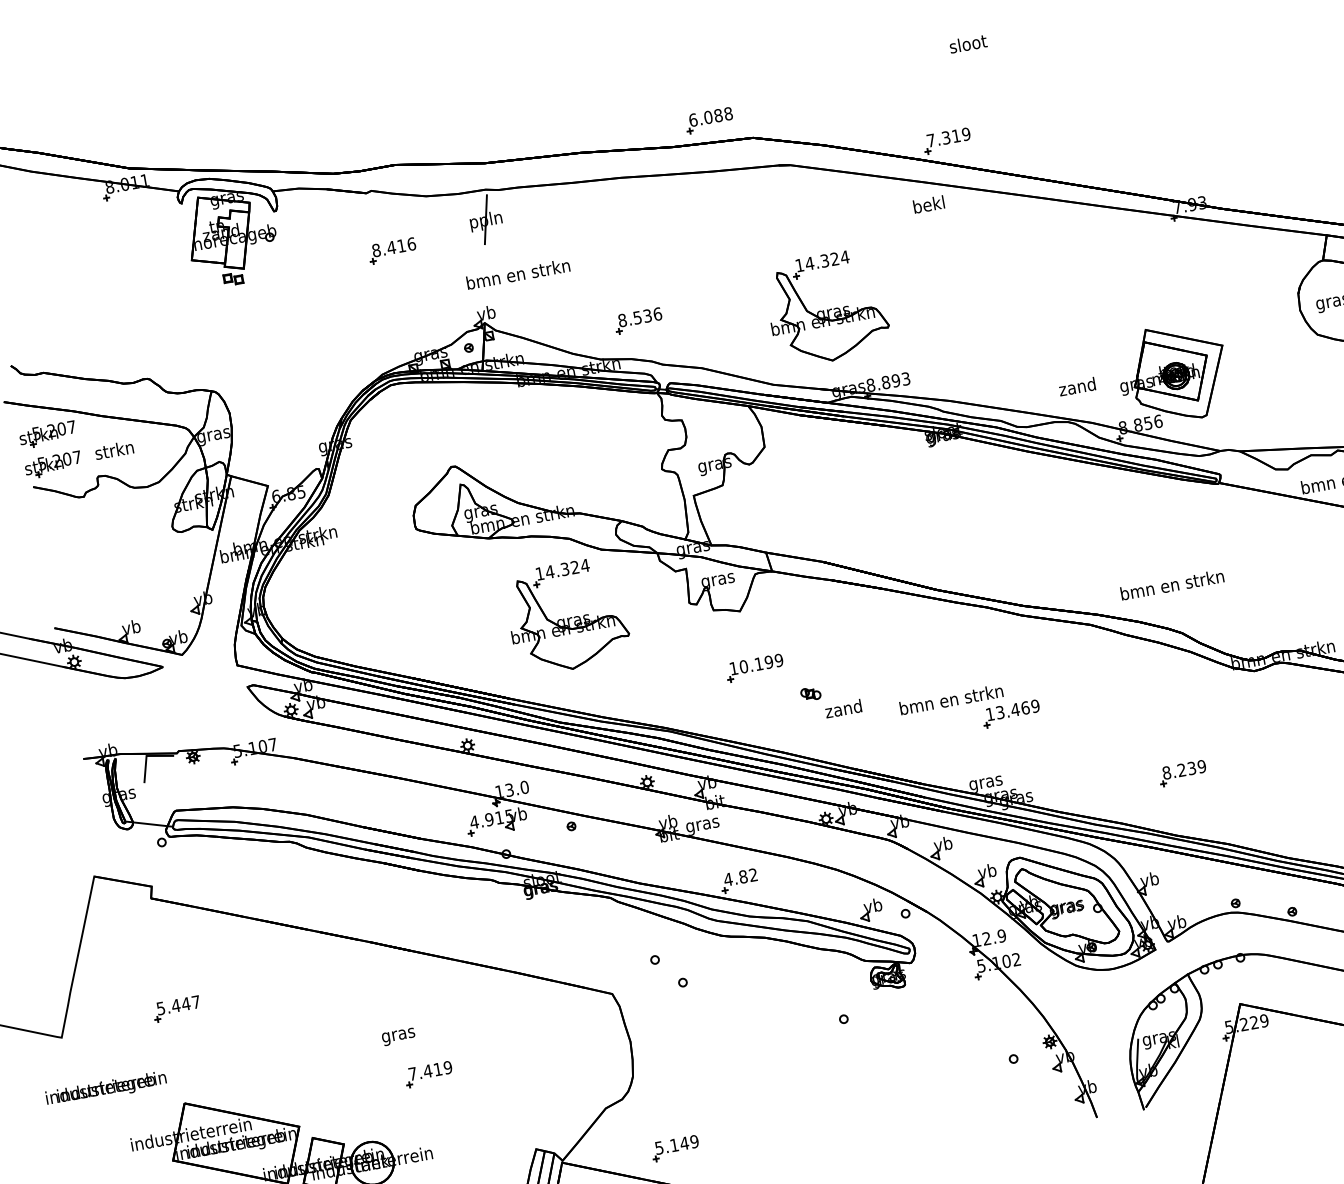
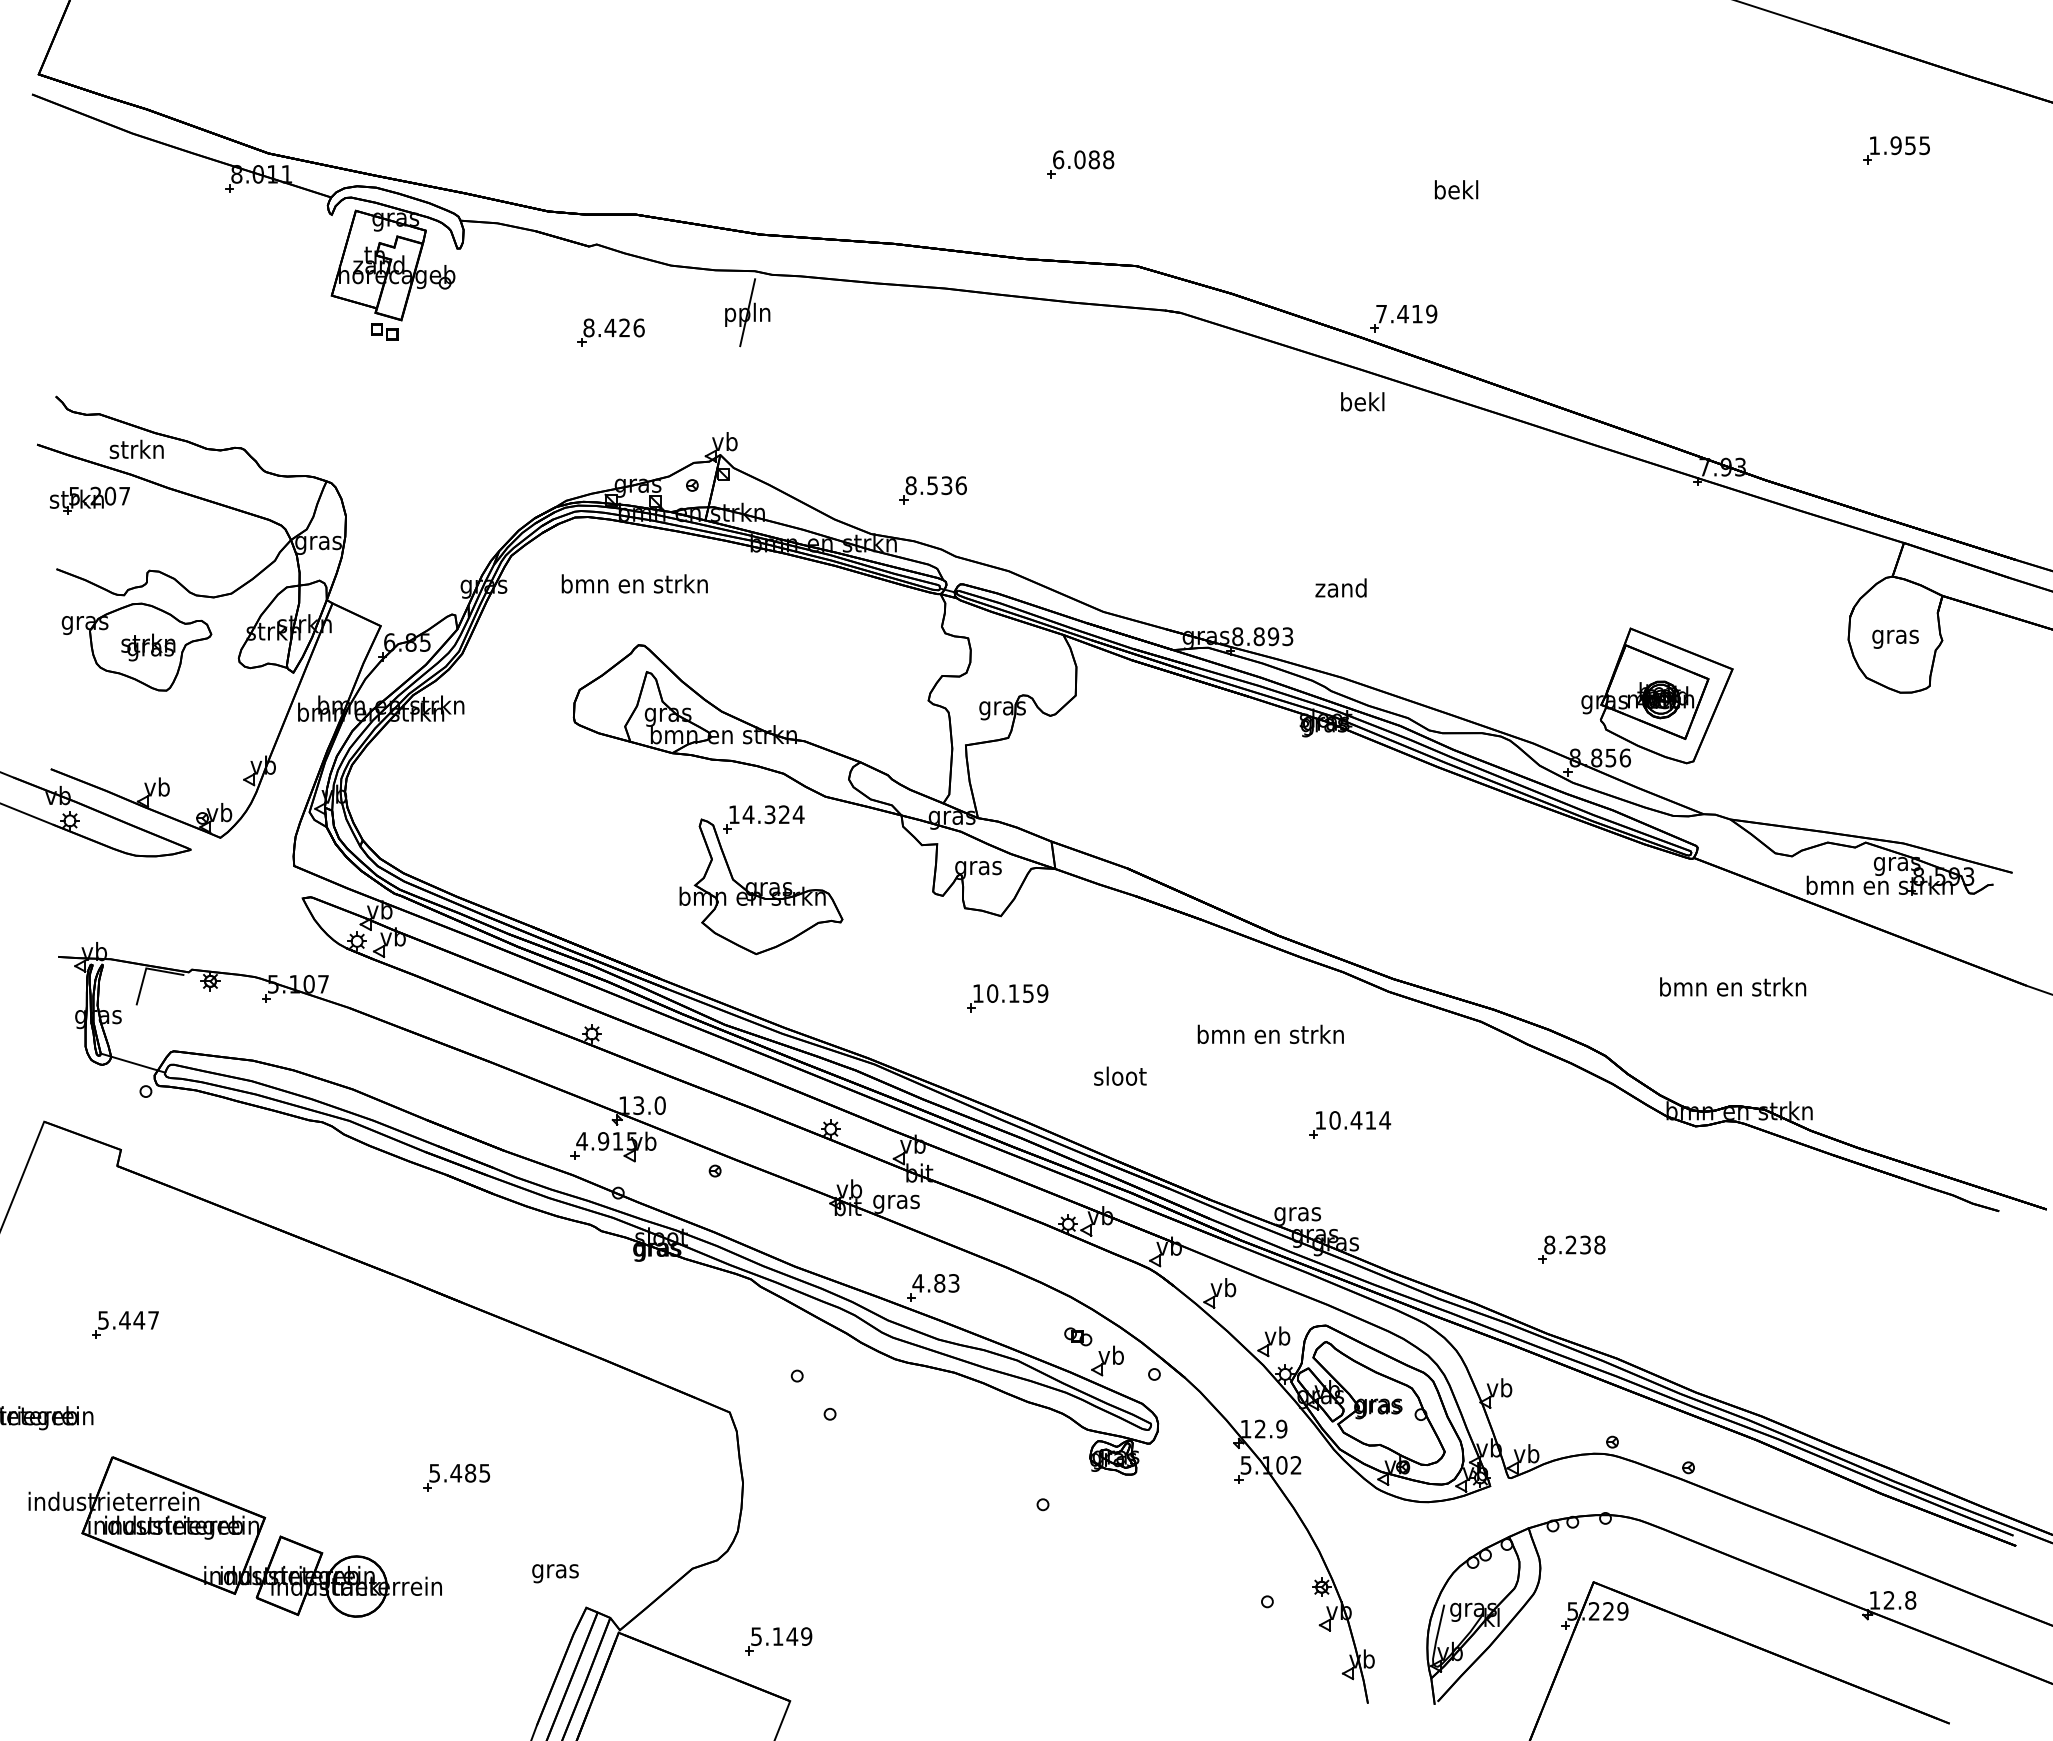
text: (967, 43) -> (1456, 189), sloot -> bekl
part: (709, 120) -> (1080, 164), moved
text: (945, 137) -> (1402, 313), 7.319 -> 7.419
text: (401, 245) -> (624, 327), 8.416 -> 8.426
text: (518, 273) -> (634, 583), moved
part: (827, 308) -> (1196, 519), removed
text: (1076, 386) -> (1340, 587), moved
text: (114, 450) -> (136, 449), moved
part: (53, 464) -> (89, 543), removed
part: (99, 531) -> (136, 646), added
text: (1172, 584) -> (1733, 986), moved
text: (768, 662) -> (1027, 993), 10.199 -> 10.159
part: (811, 693) -> (1078, 1336), moved
text: (951, 699) -> (1270, 1033), moved
text: (844, 708) -> (1120, 1075), zand -> sloot
text: (1018, 709) -> (1360, 1120), 13.469 -> 10.414
text: (1201, 766) -> (1599, 1244), 8.239 -> 8.238
text: (753, 875) -> (953, 1283), 4.82 -> 4.83
text: (398, 1036) -> (555, 1573), moved
text: (430, 1070) -> (459, 1472), 7.419 -> 5.485

